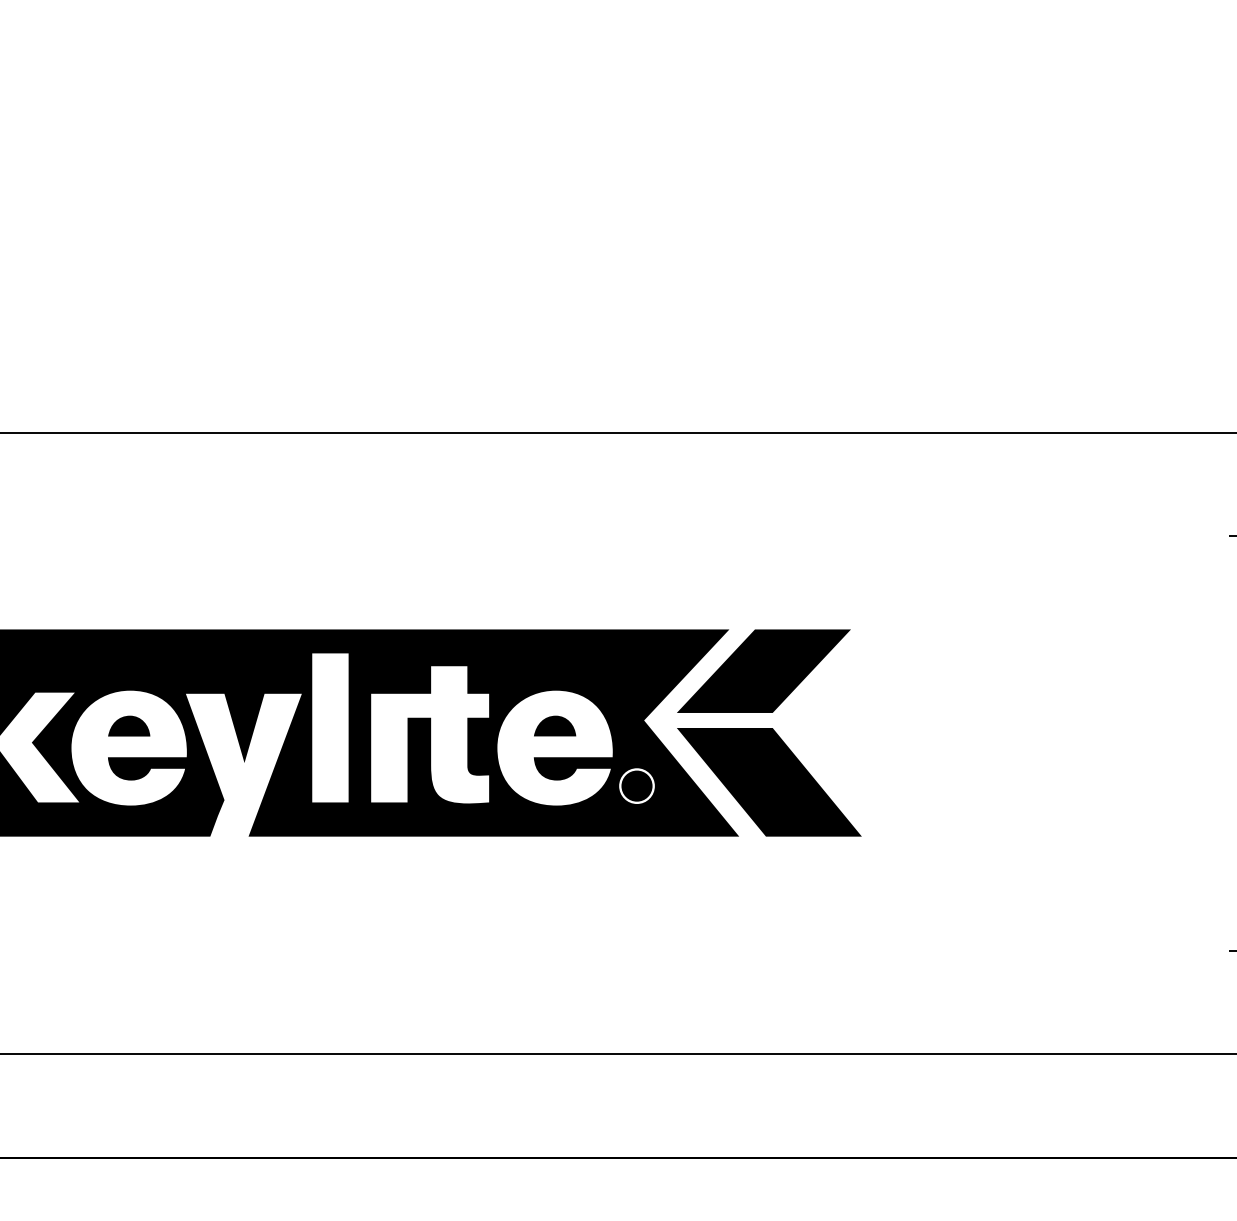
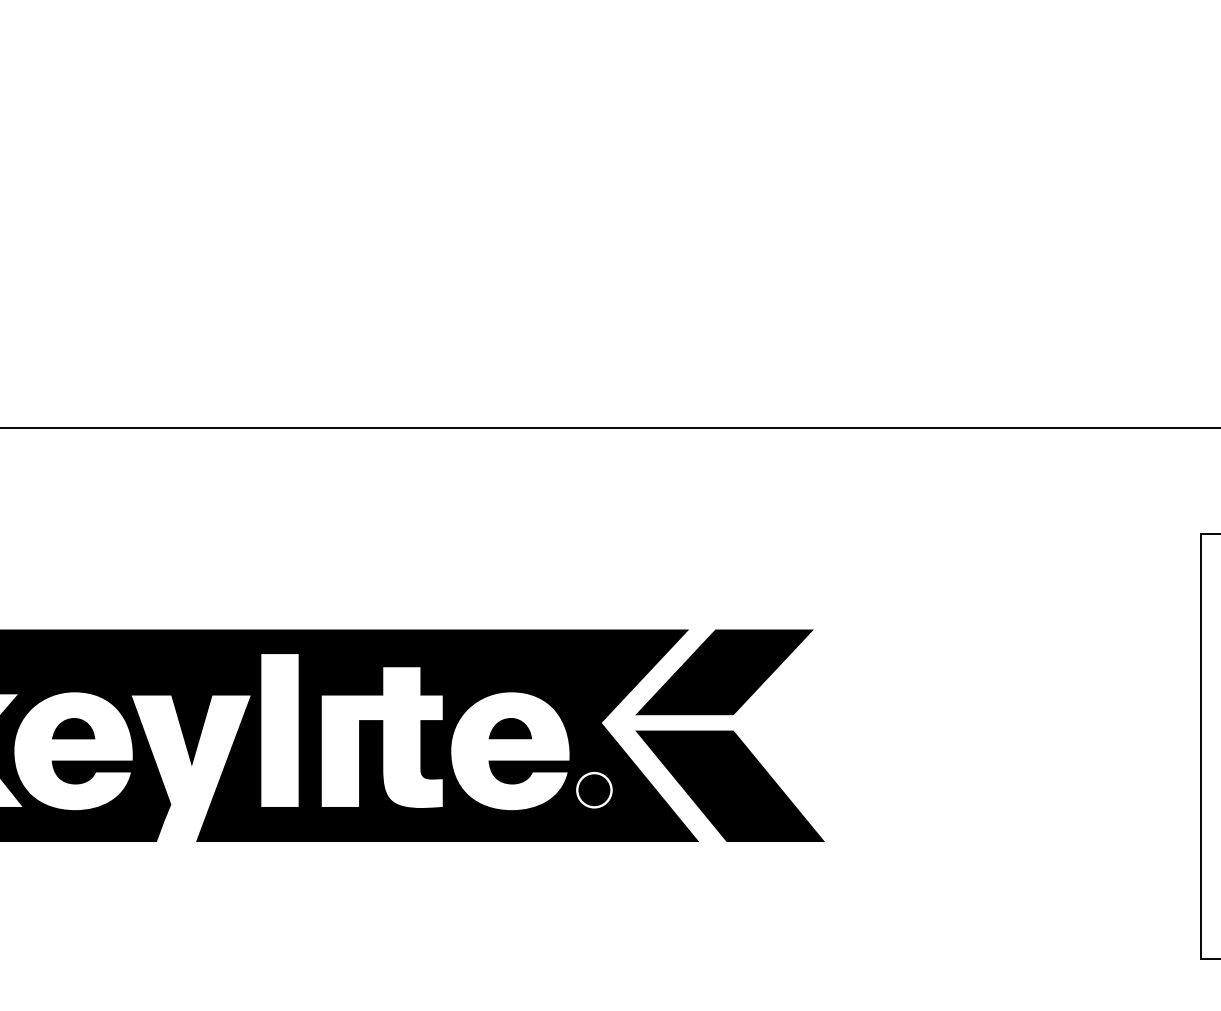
line: (1228, 743) -> (1201, 746), added

